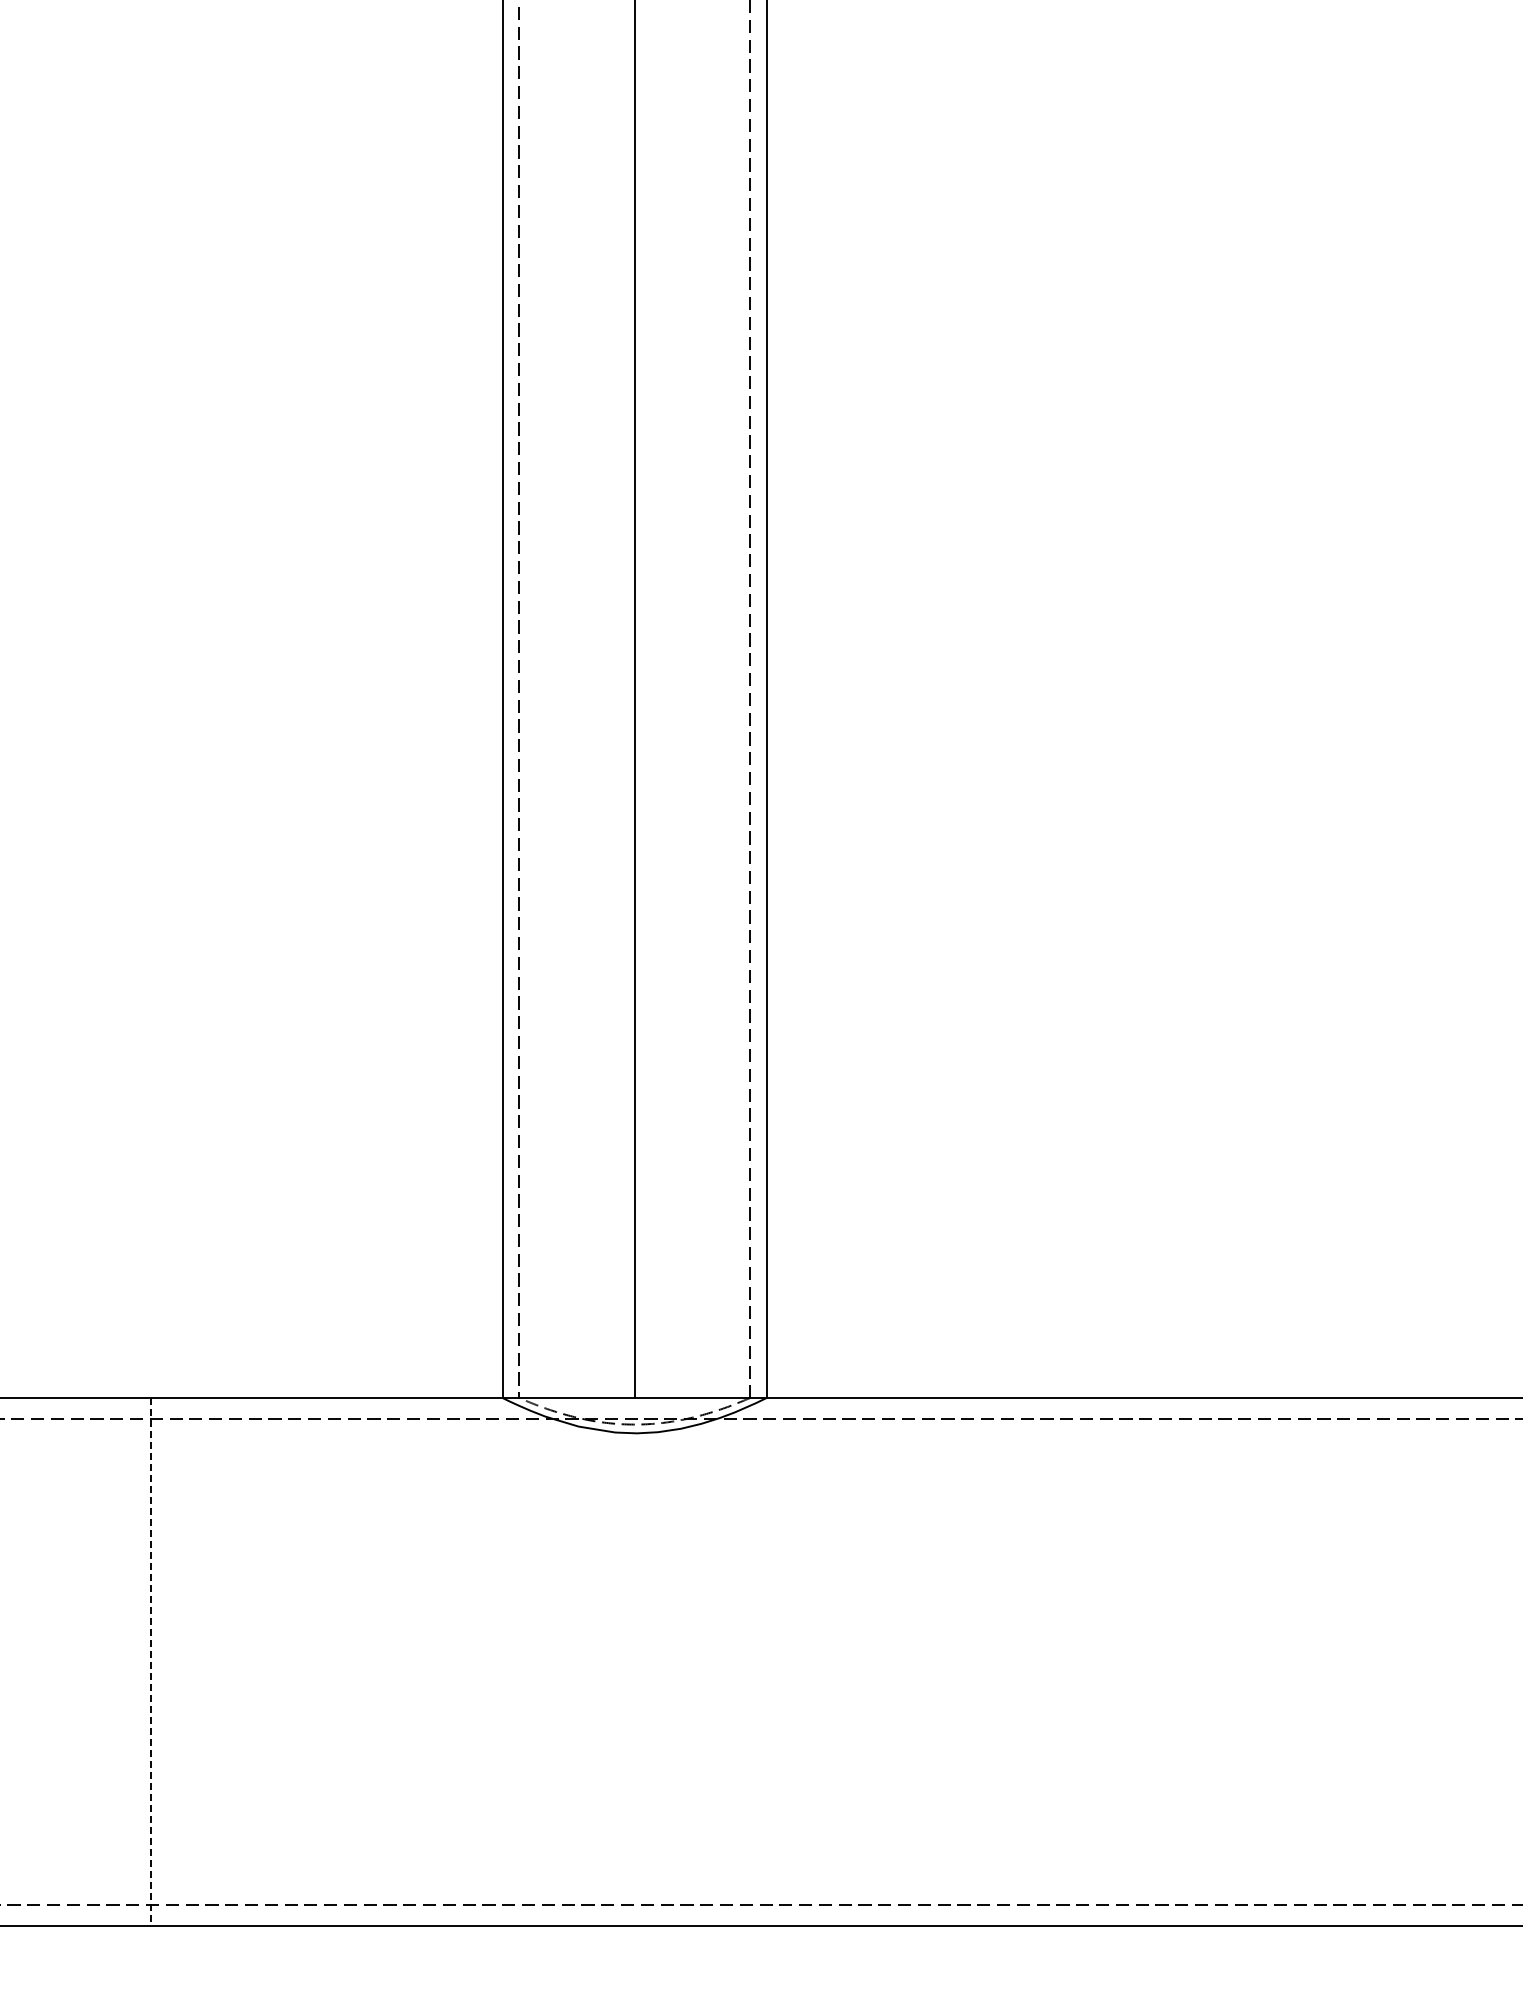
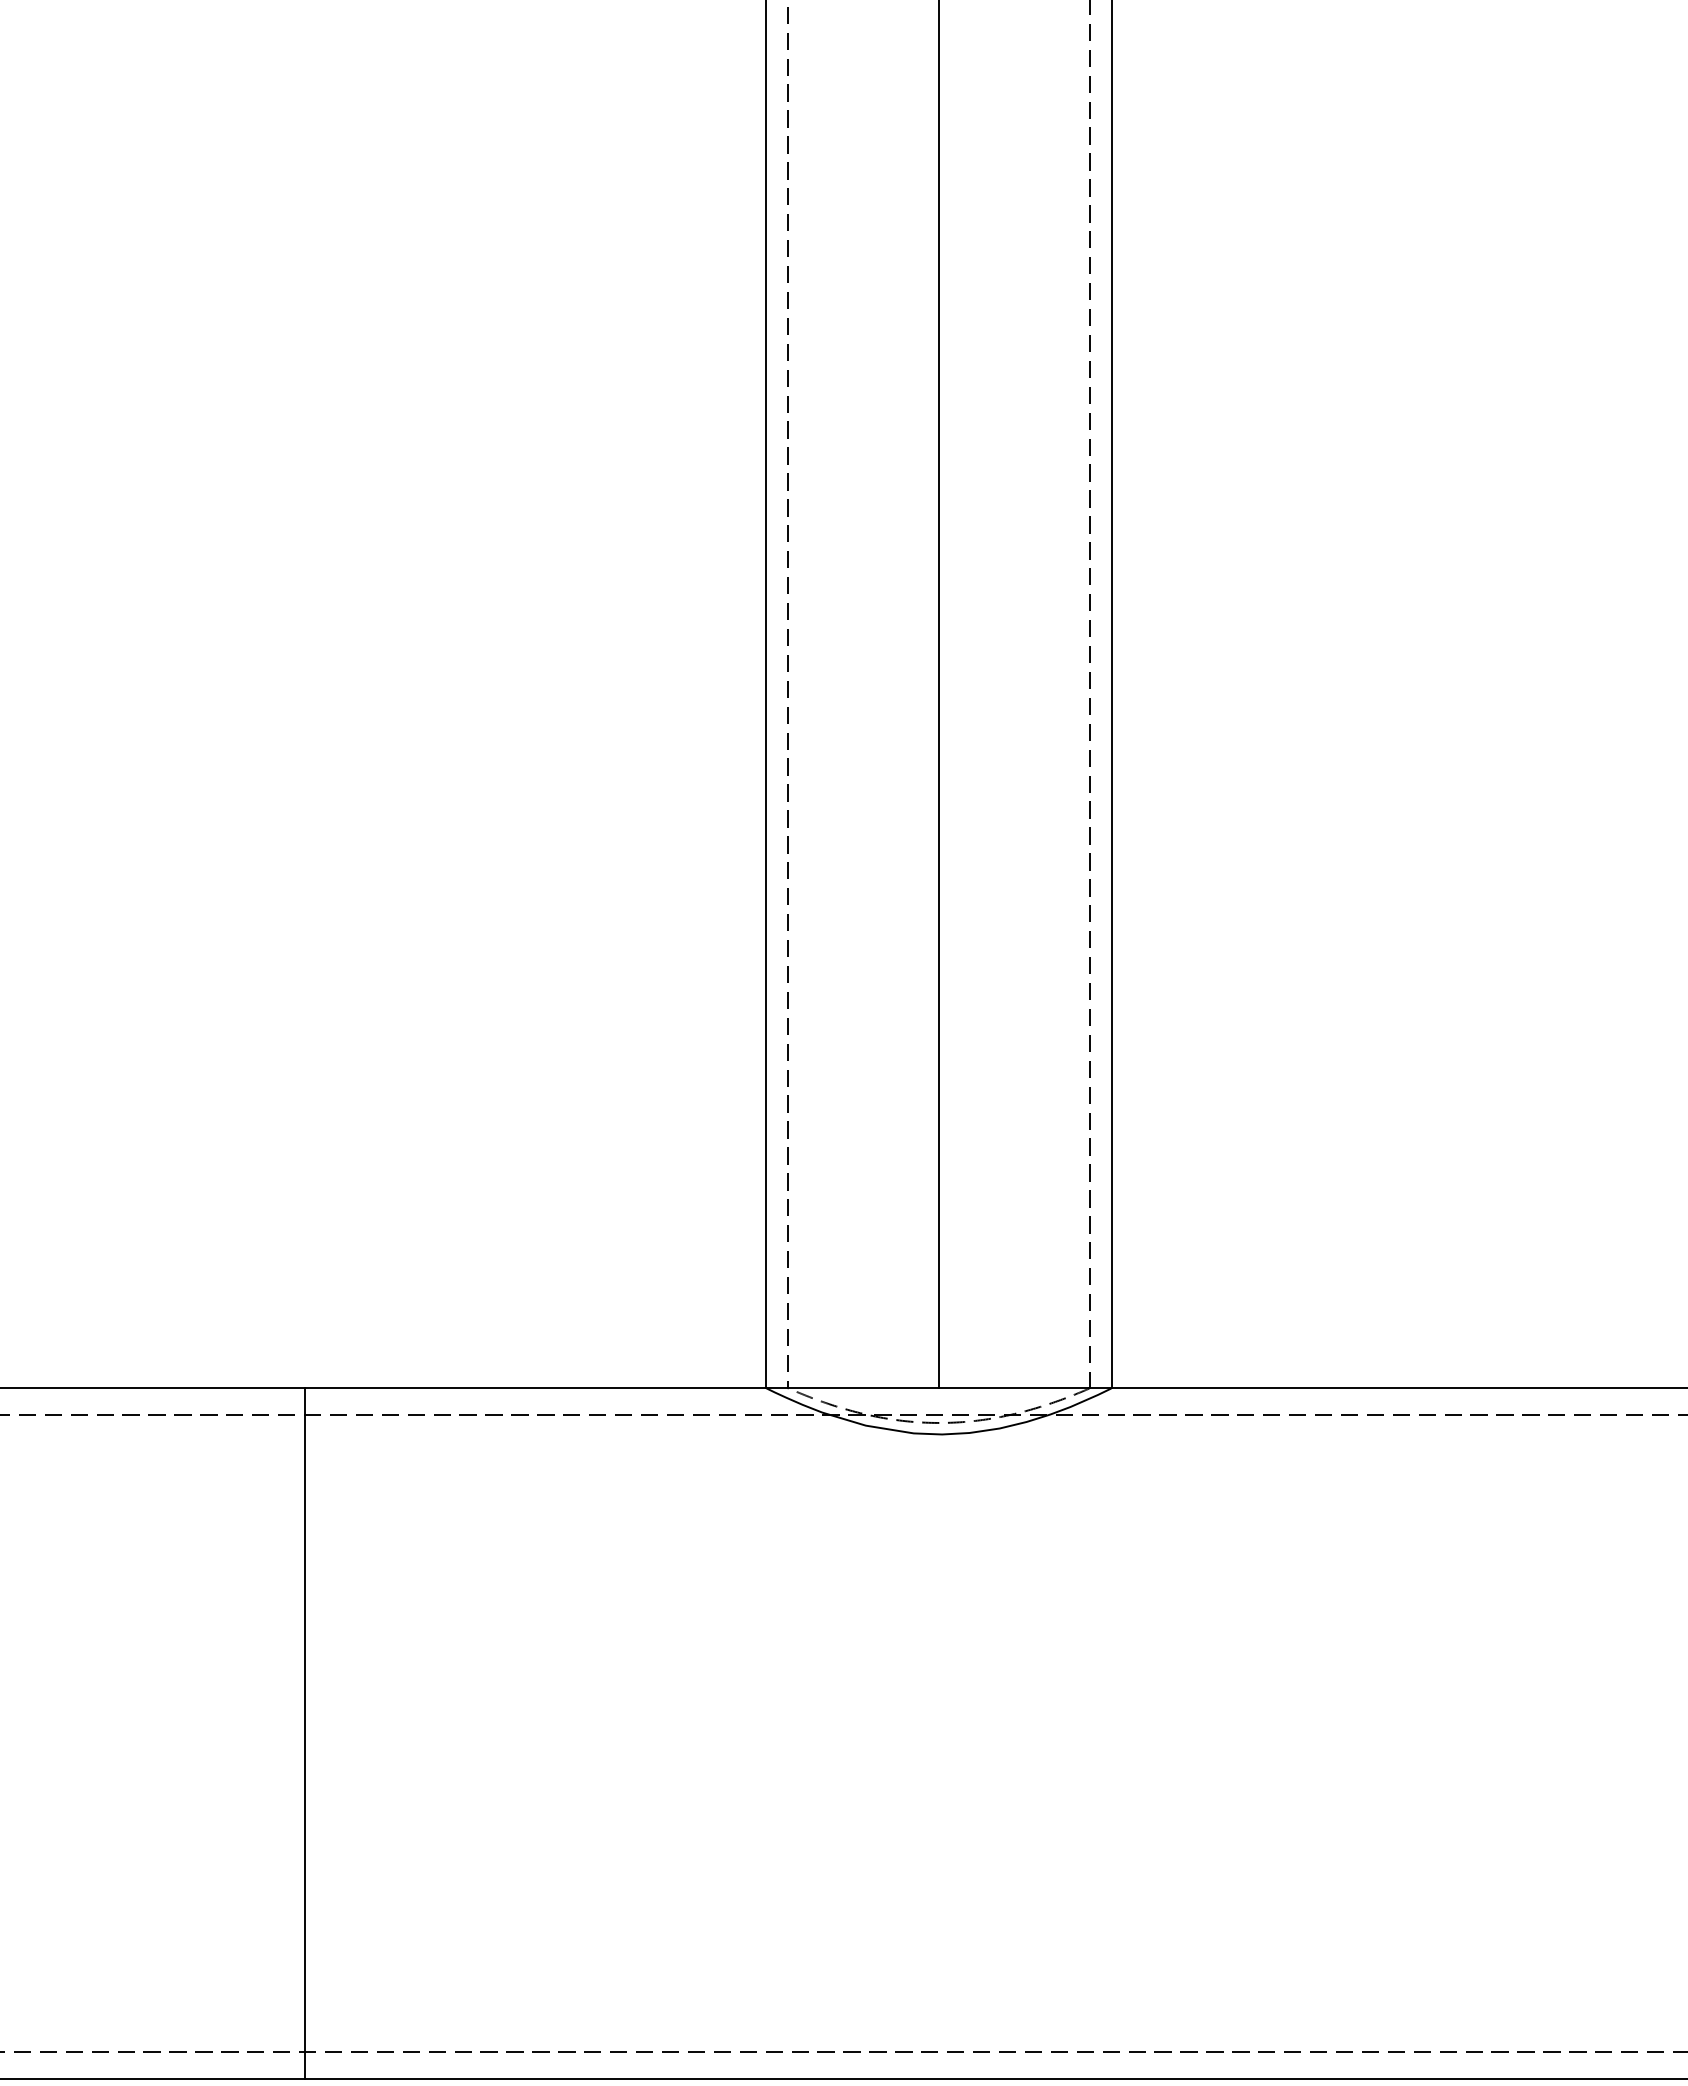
line: (150, 1661) -> (304, 1733), dashed -> solid

